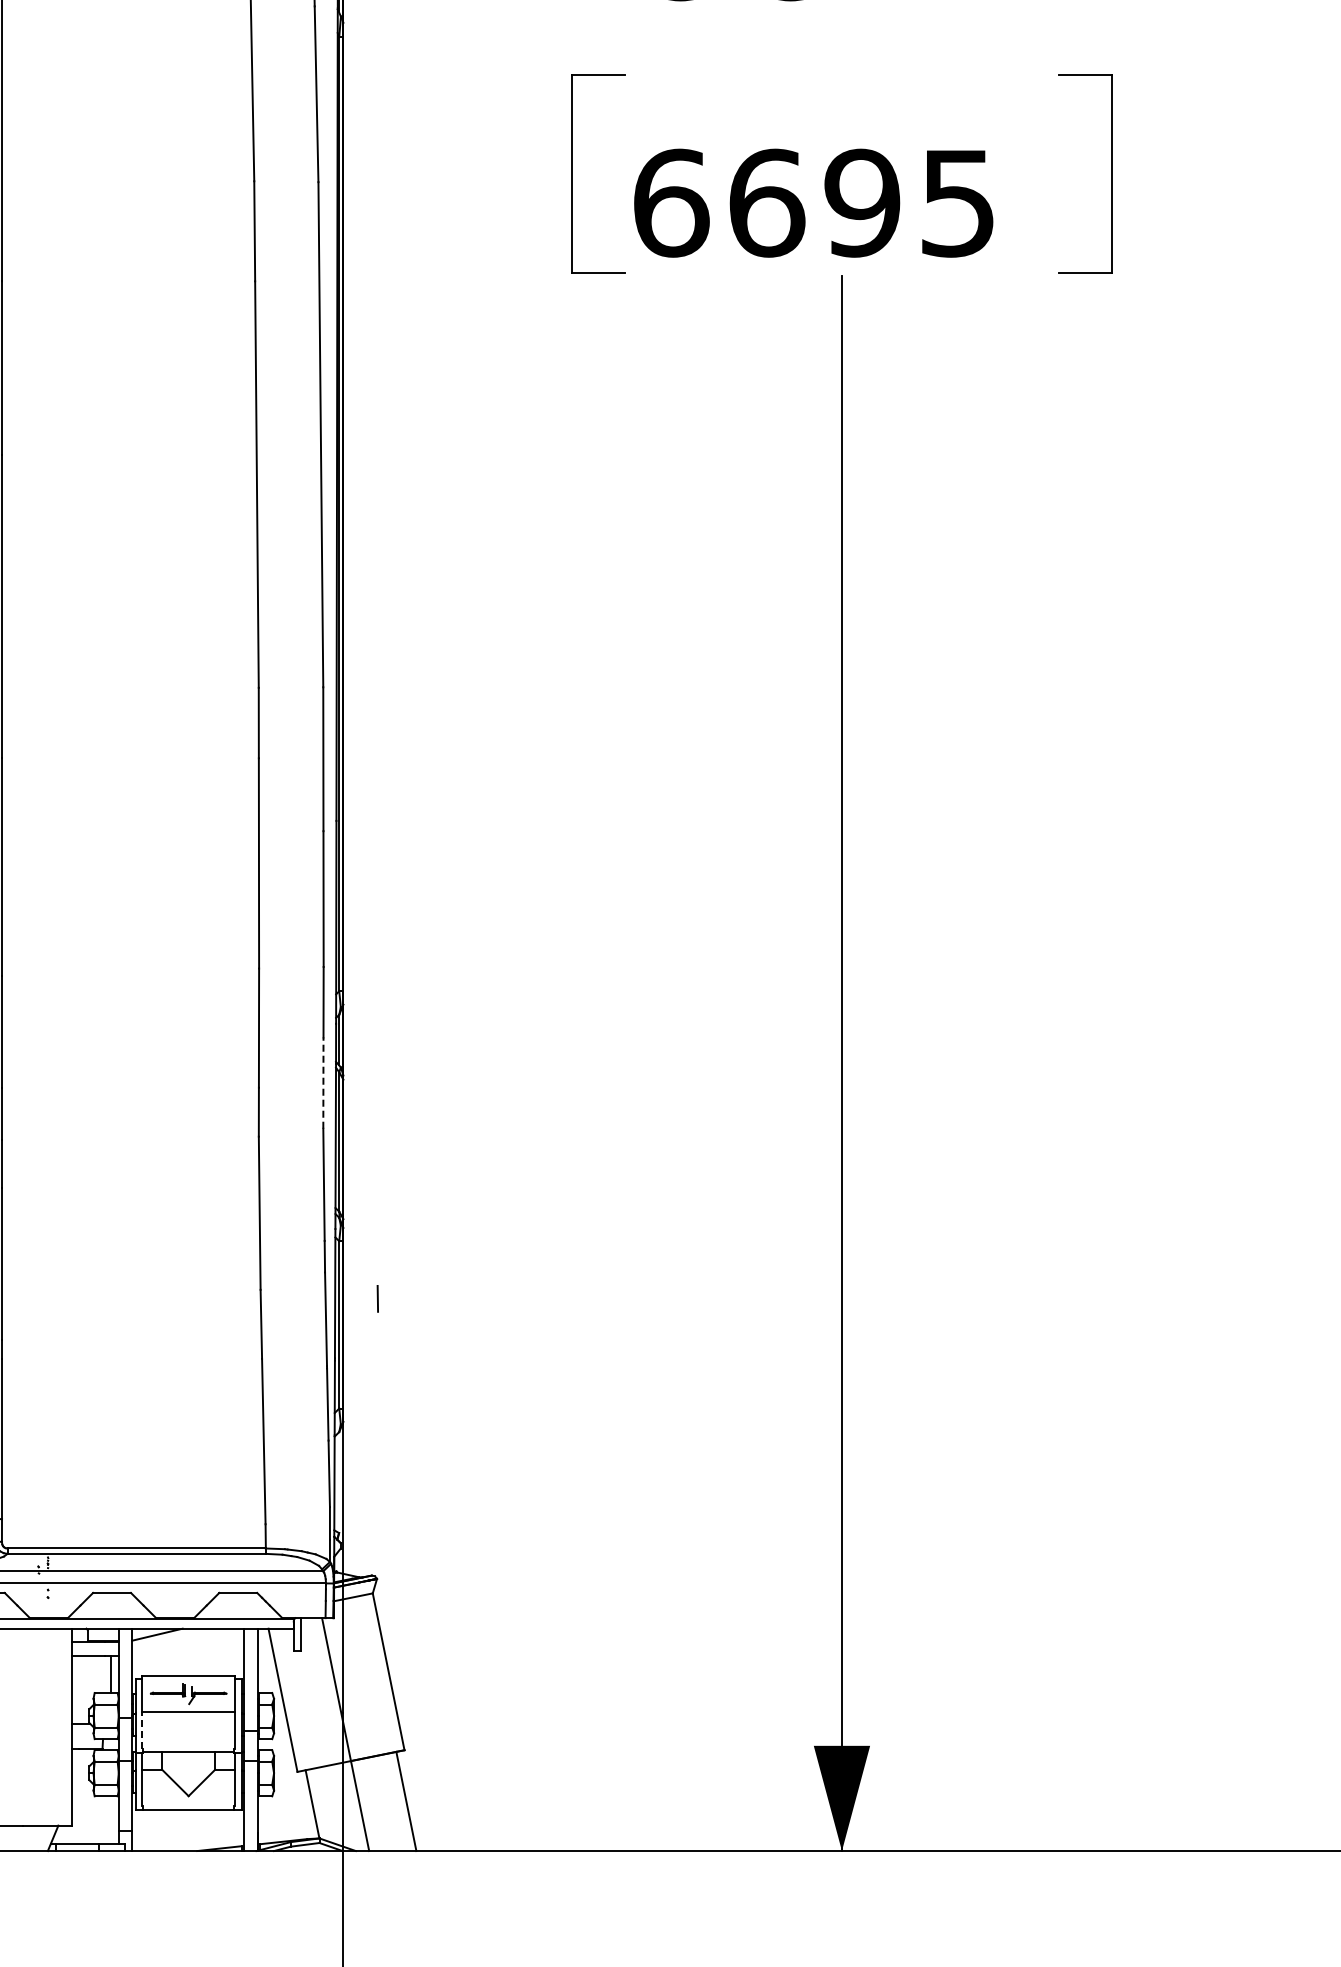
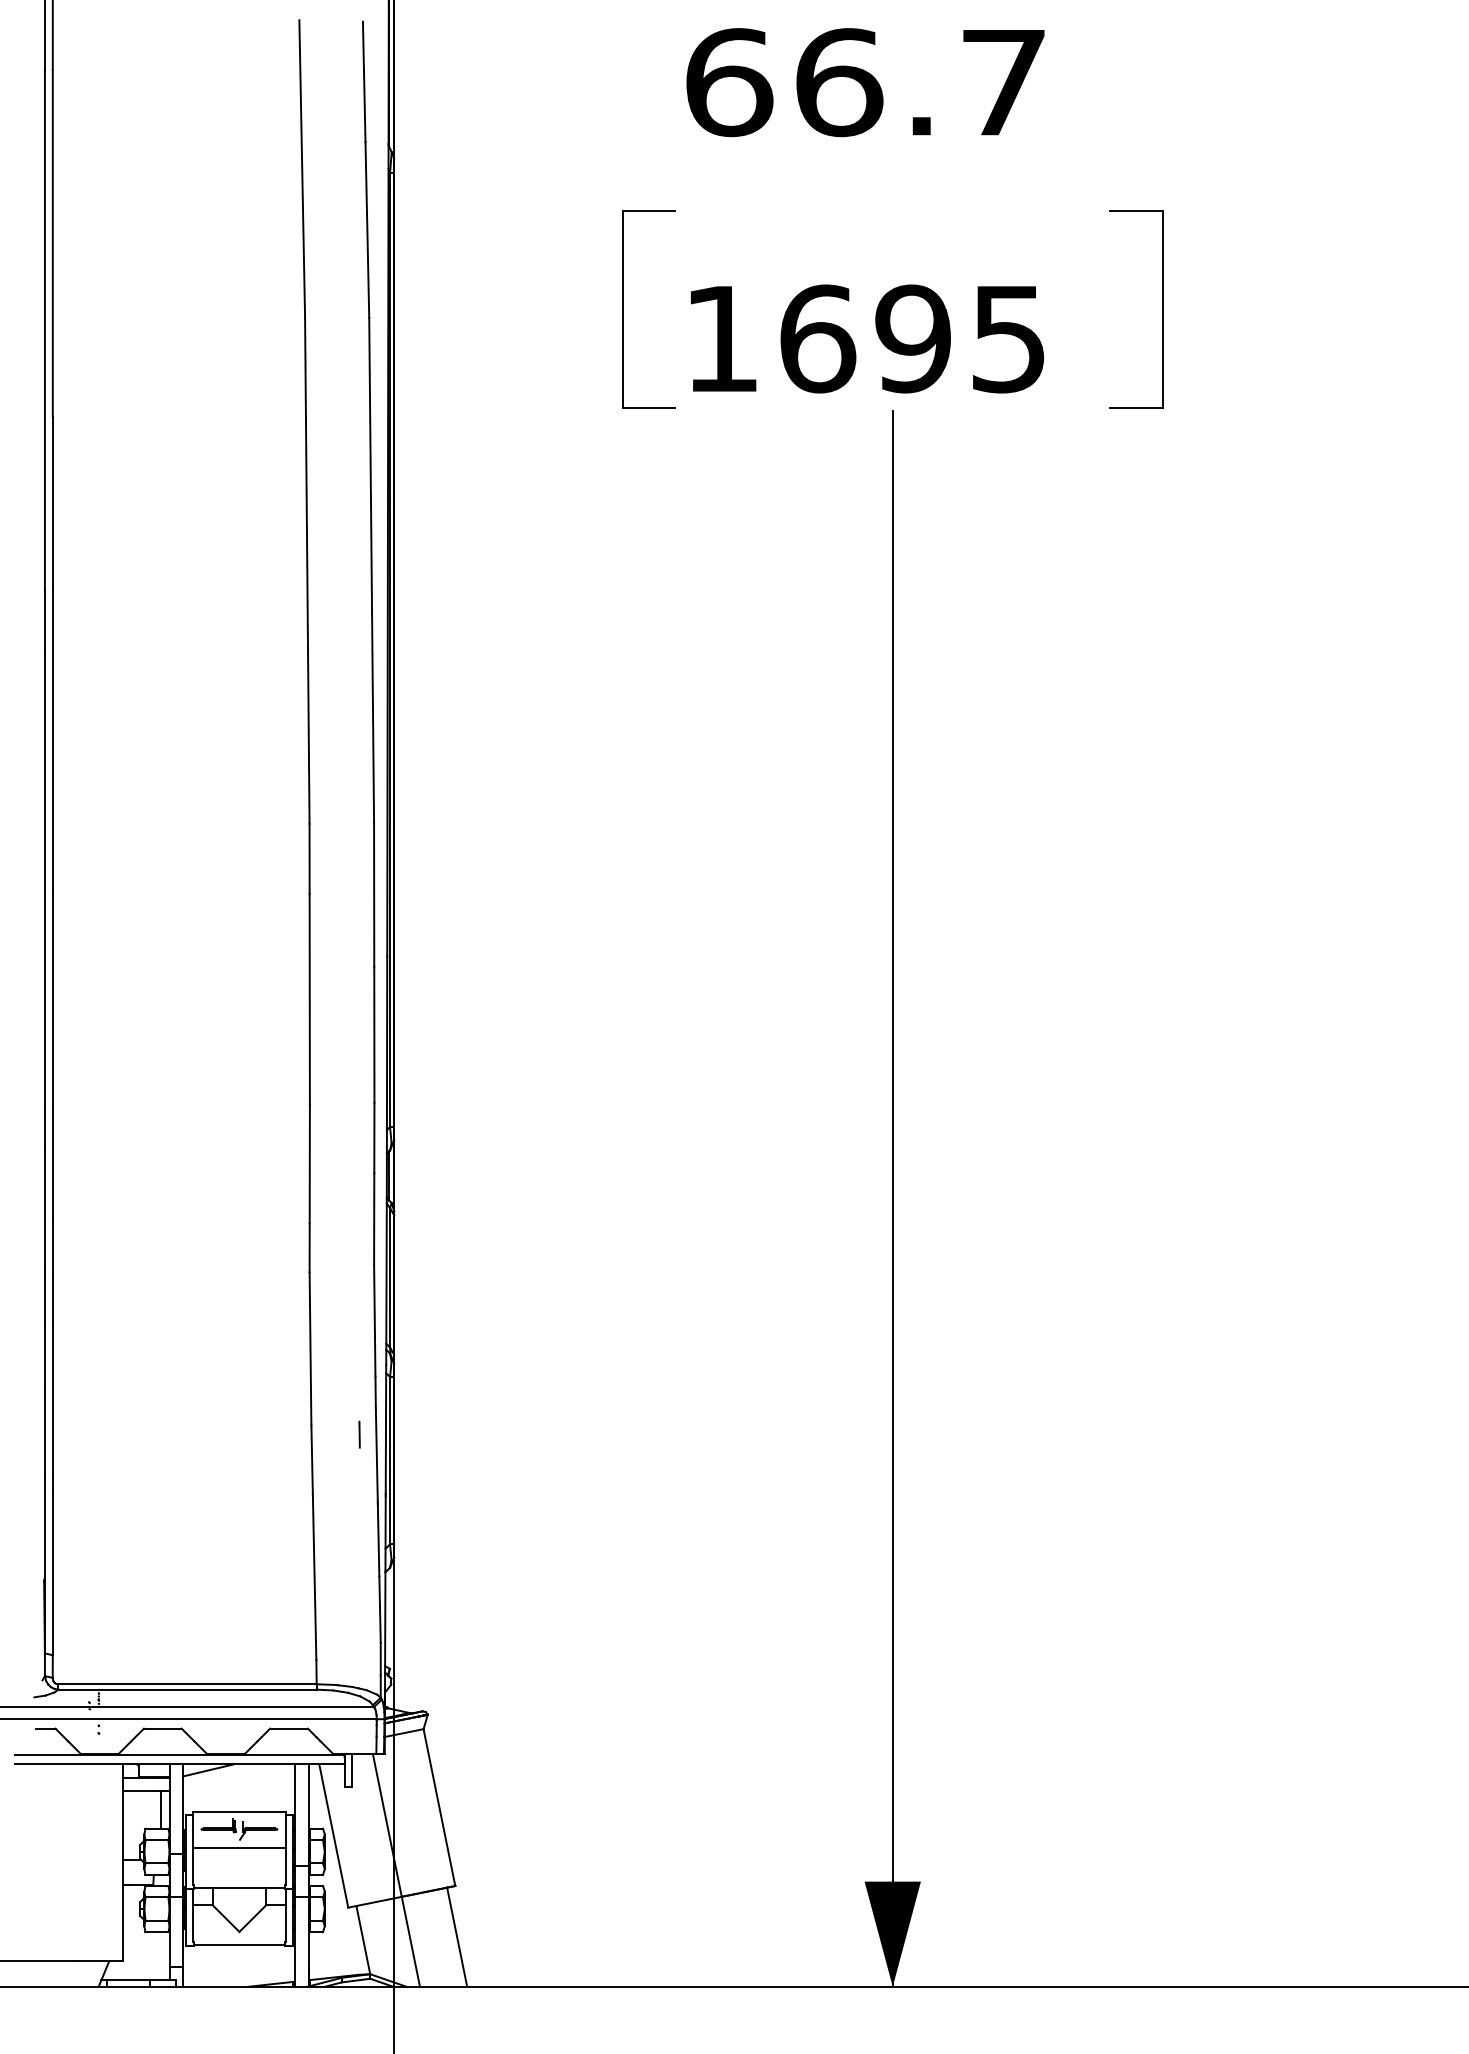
text: (671, 202) -> (722, 338), 6695 -> 1695
line: (323, 1082) -> (374, 1218), dashed -> solid
line: (377, 1298) -> (359, 1434), moved
line: (141, 1729) -> (192, 1865), dashed -> solid

